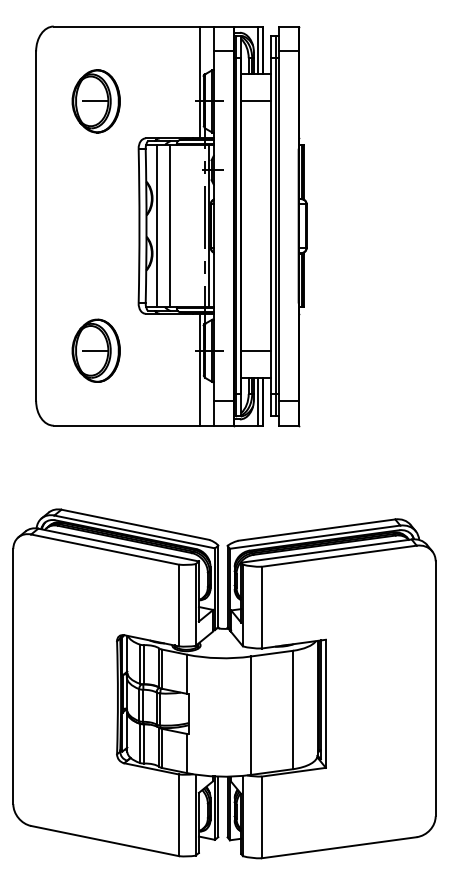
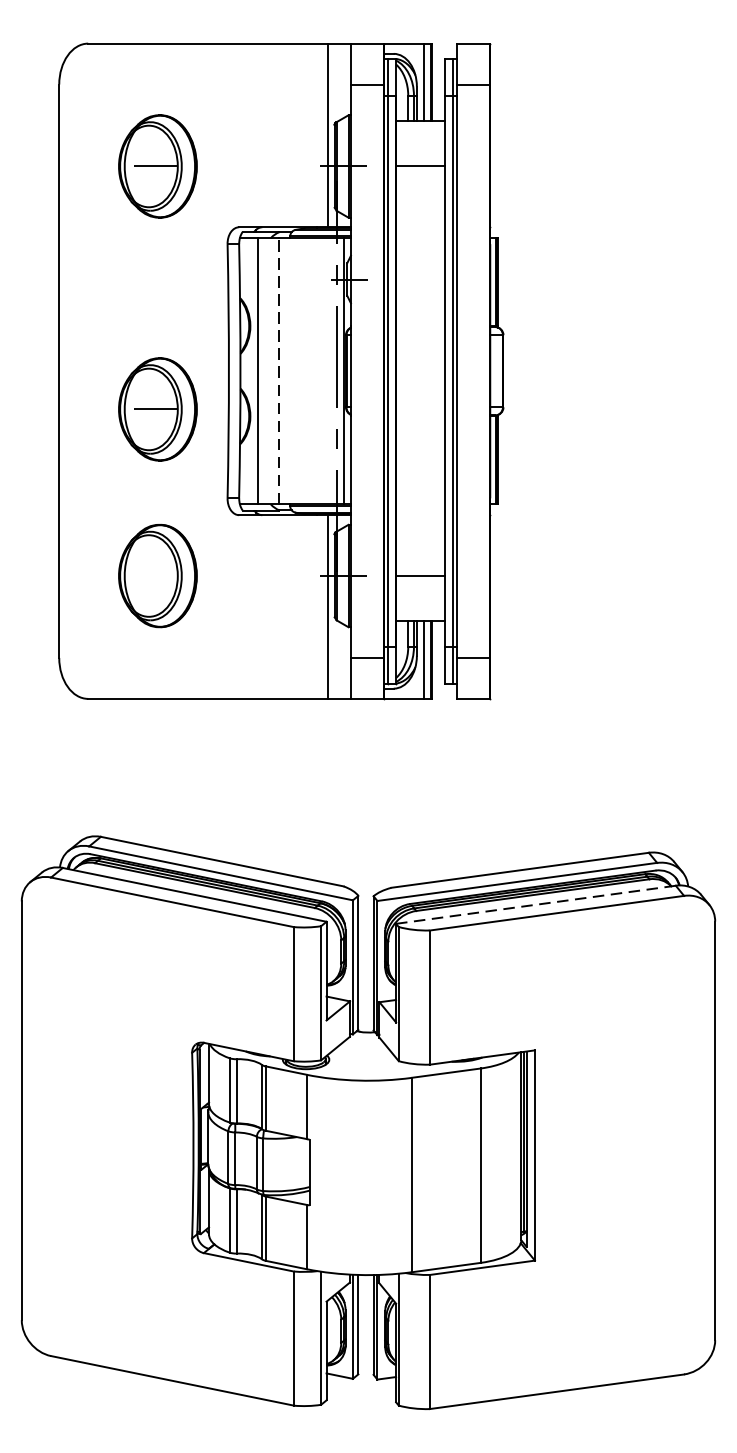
line: (170, 225) -> (279, 370), solid -> dashed
part: (95, 249) -> (156, 409), added
line: (94, 350) -> (155, 575), removed
line: (326, 551) -> (535, 905), solid -> dashed

